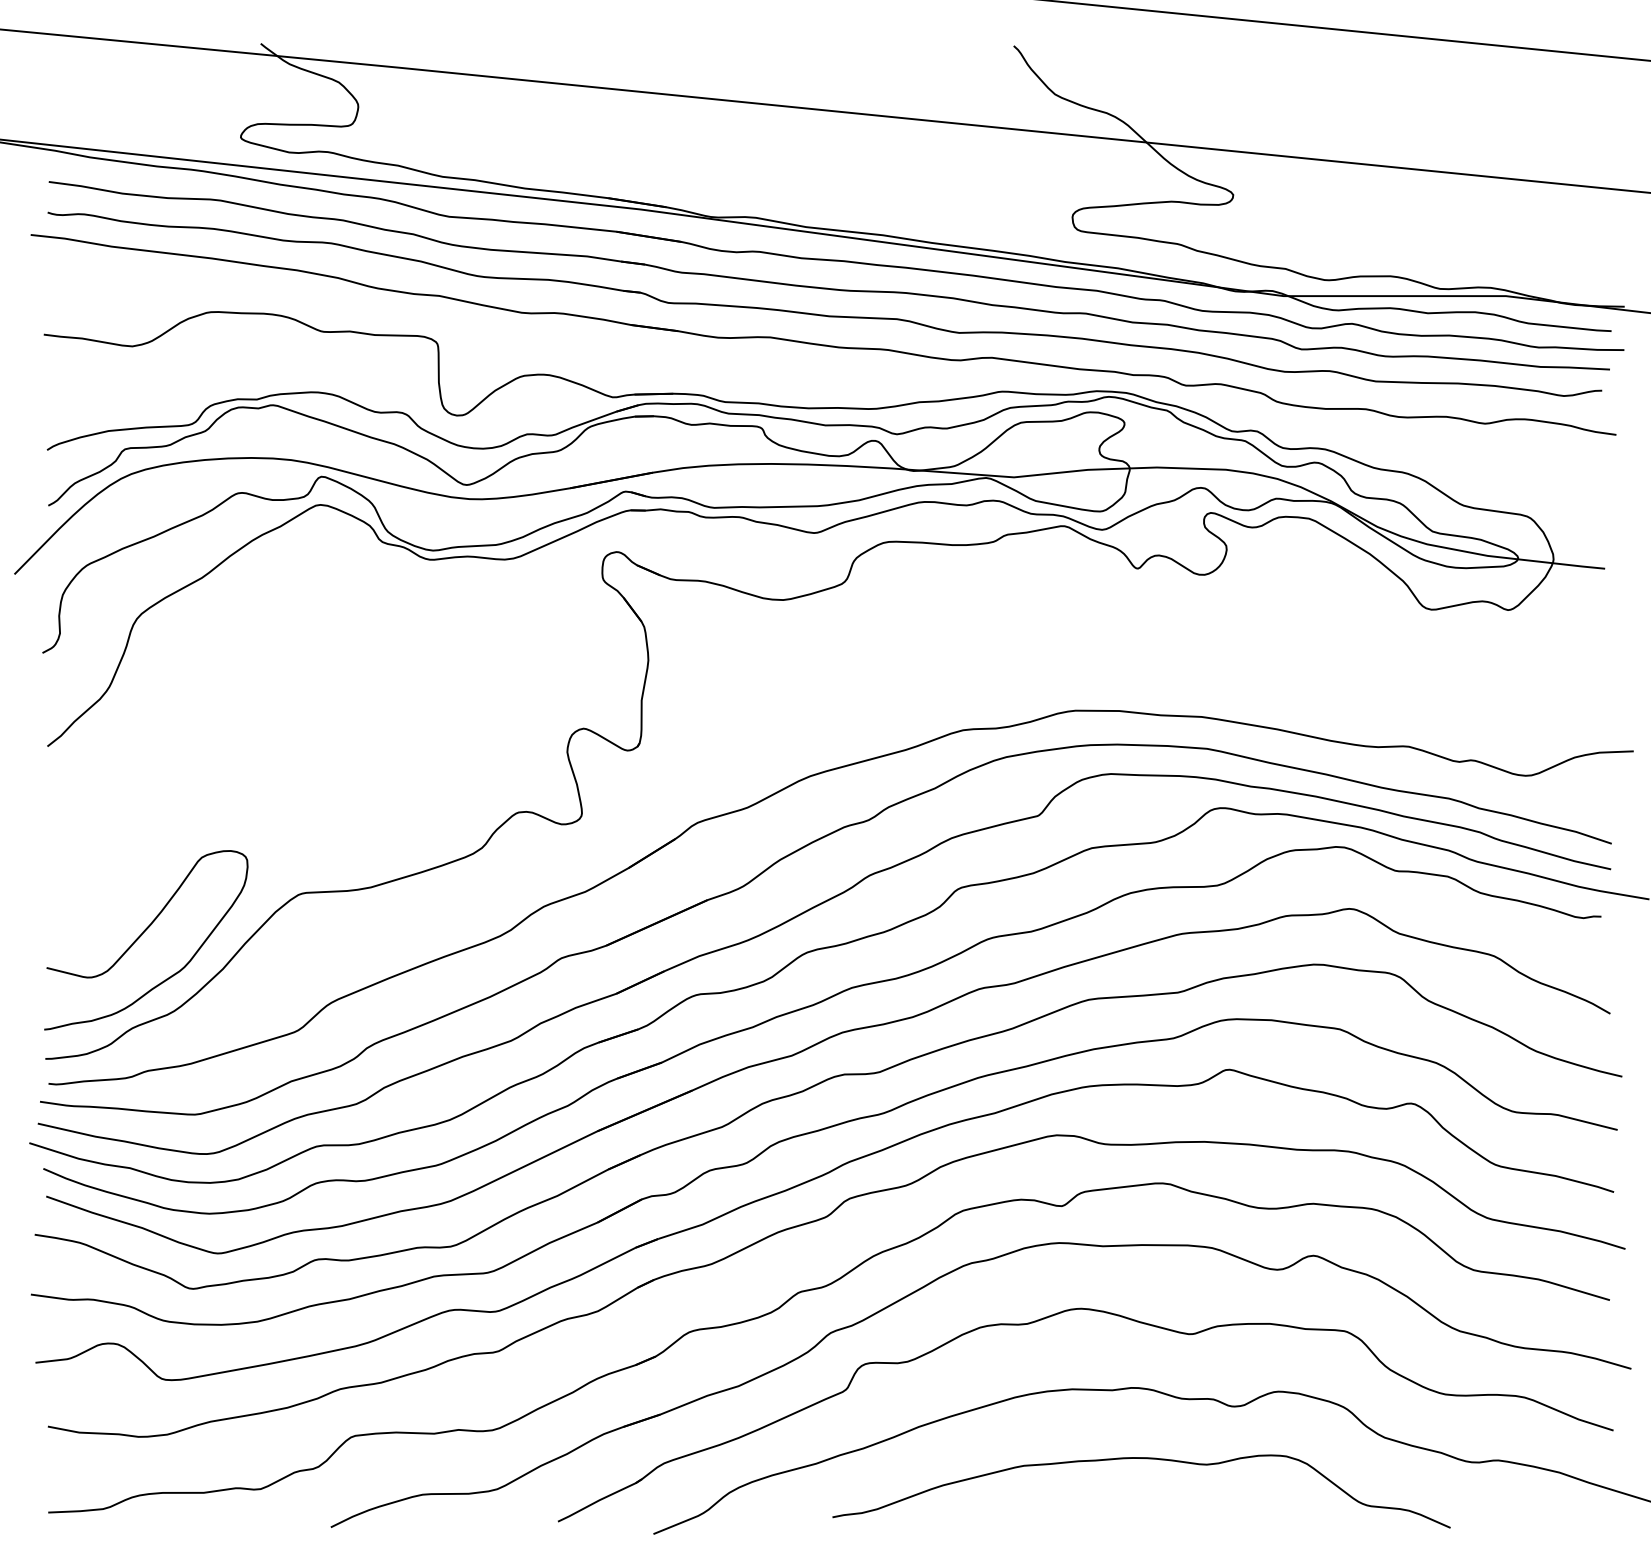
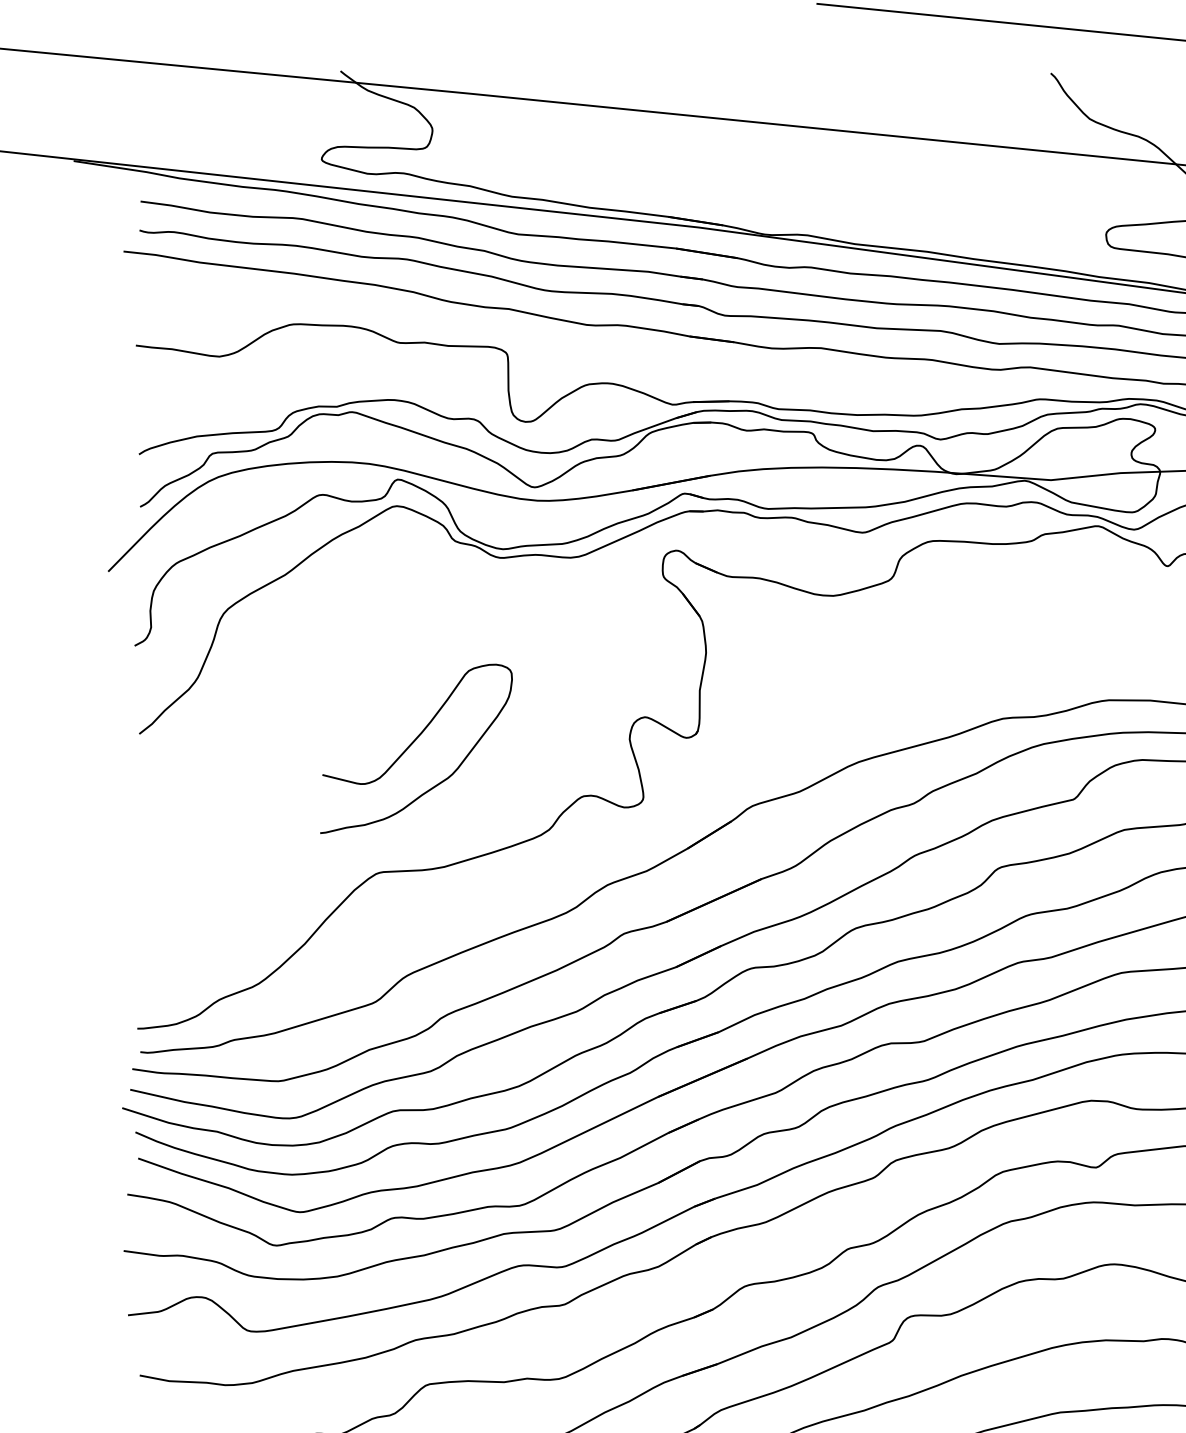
curve: (141, 936) -> (411, 745), moved

